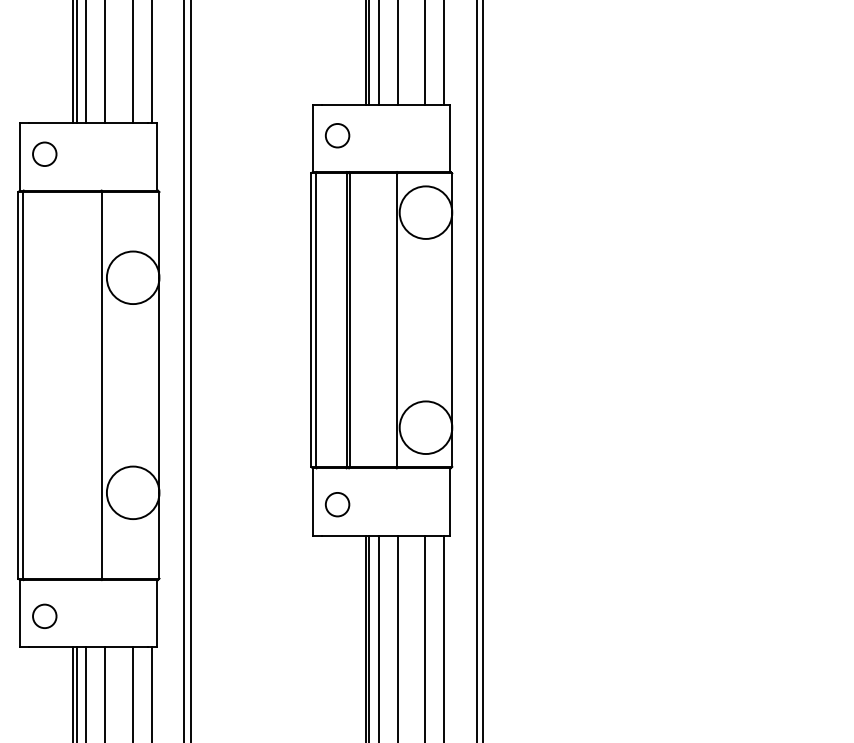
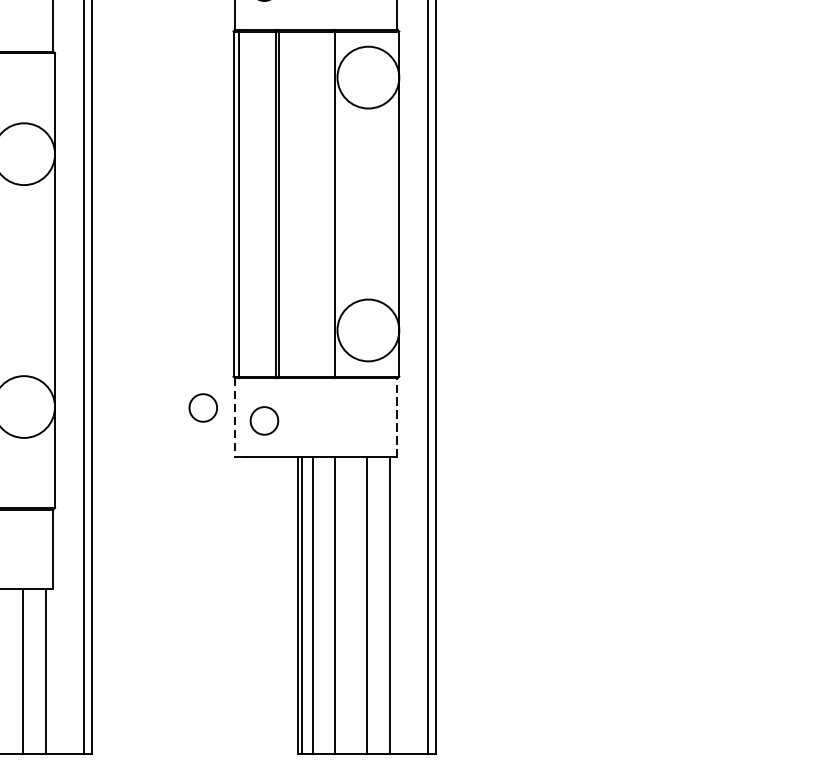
circle: (285, 493) -> (203, 407), added
line: (312, 502) -> (234, 418), solid -> dashed
line: (450, 502) -> (397, 418), solid -> dashed

